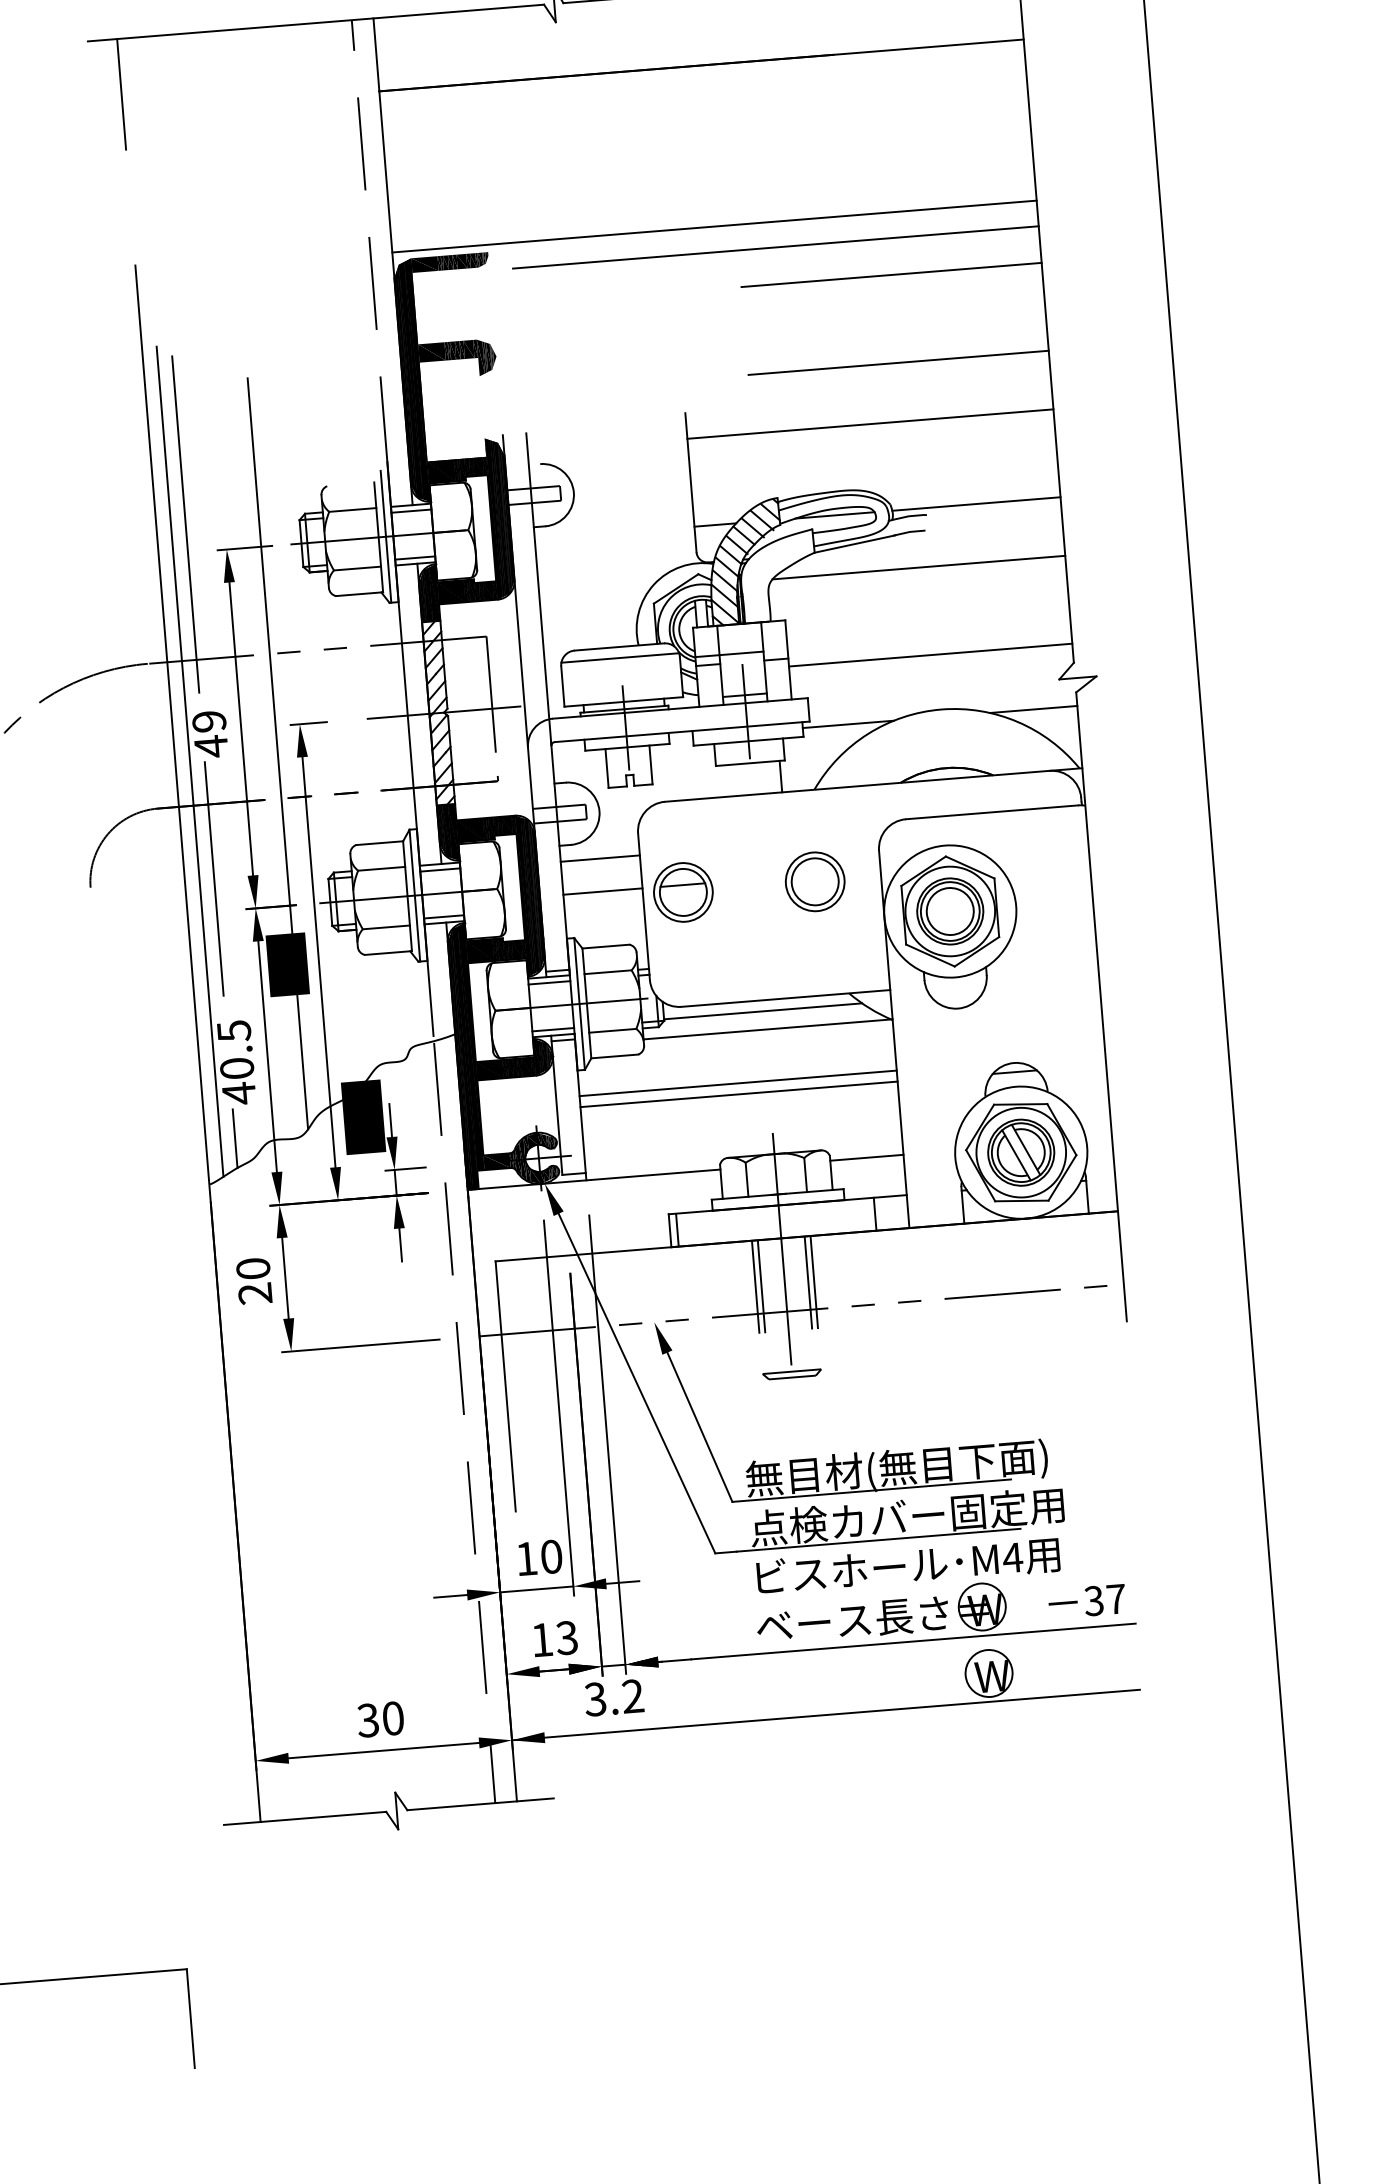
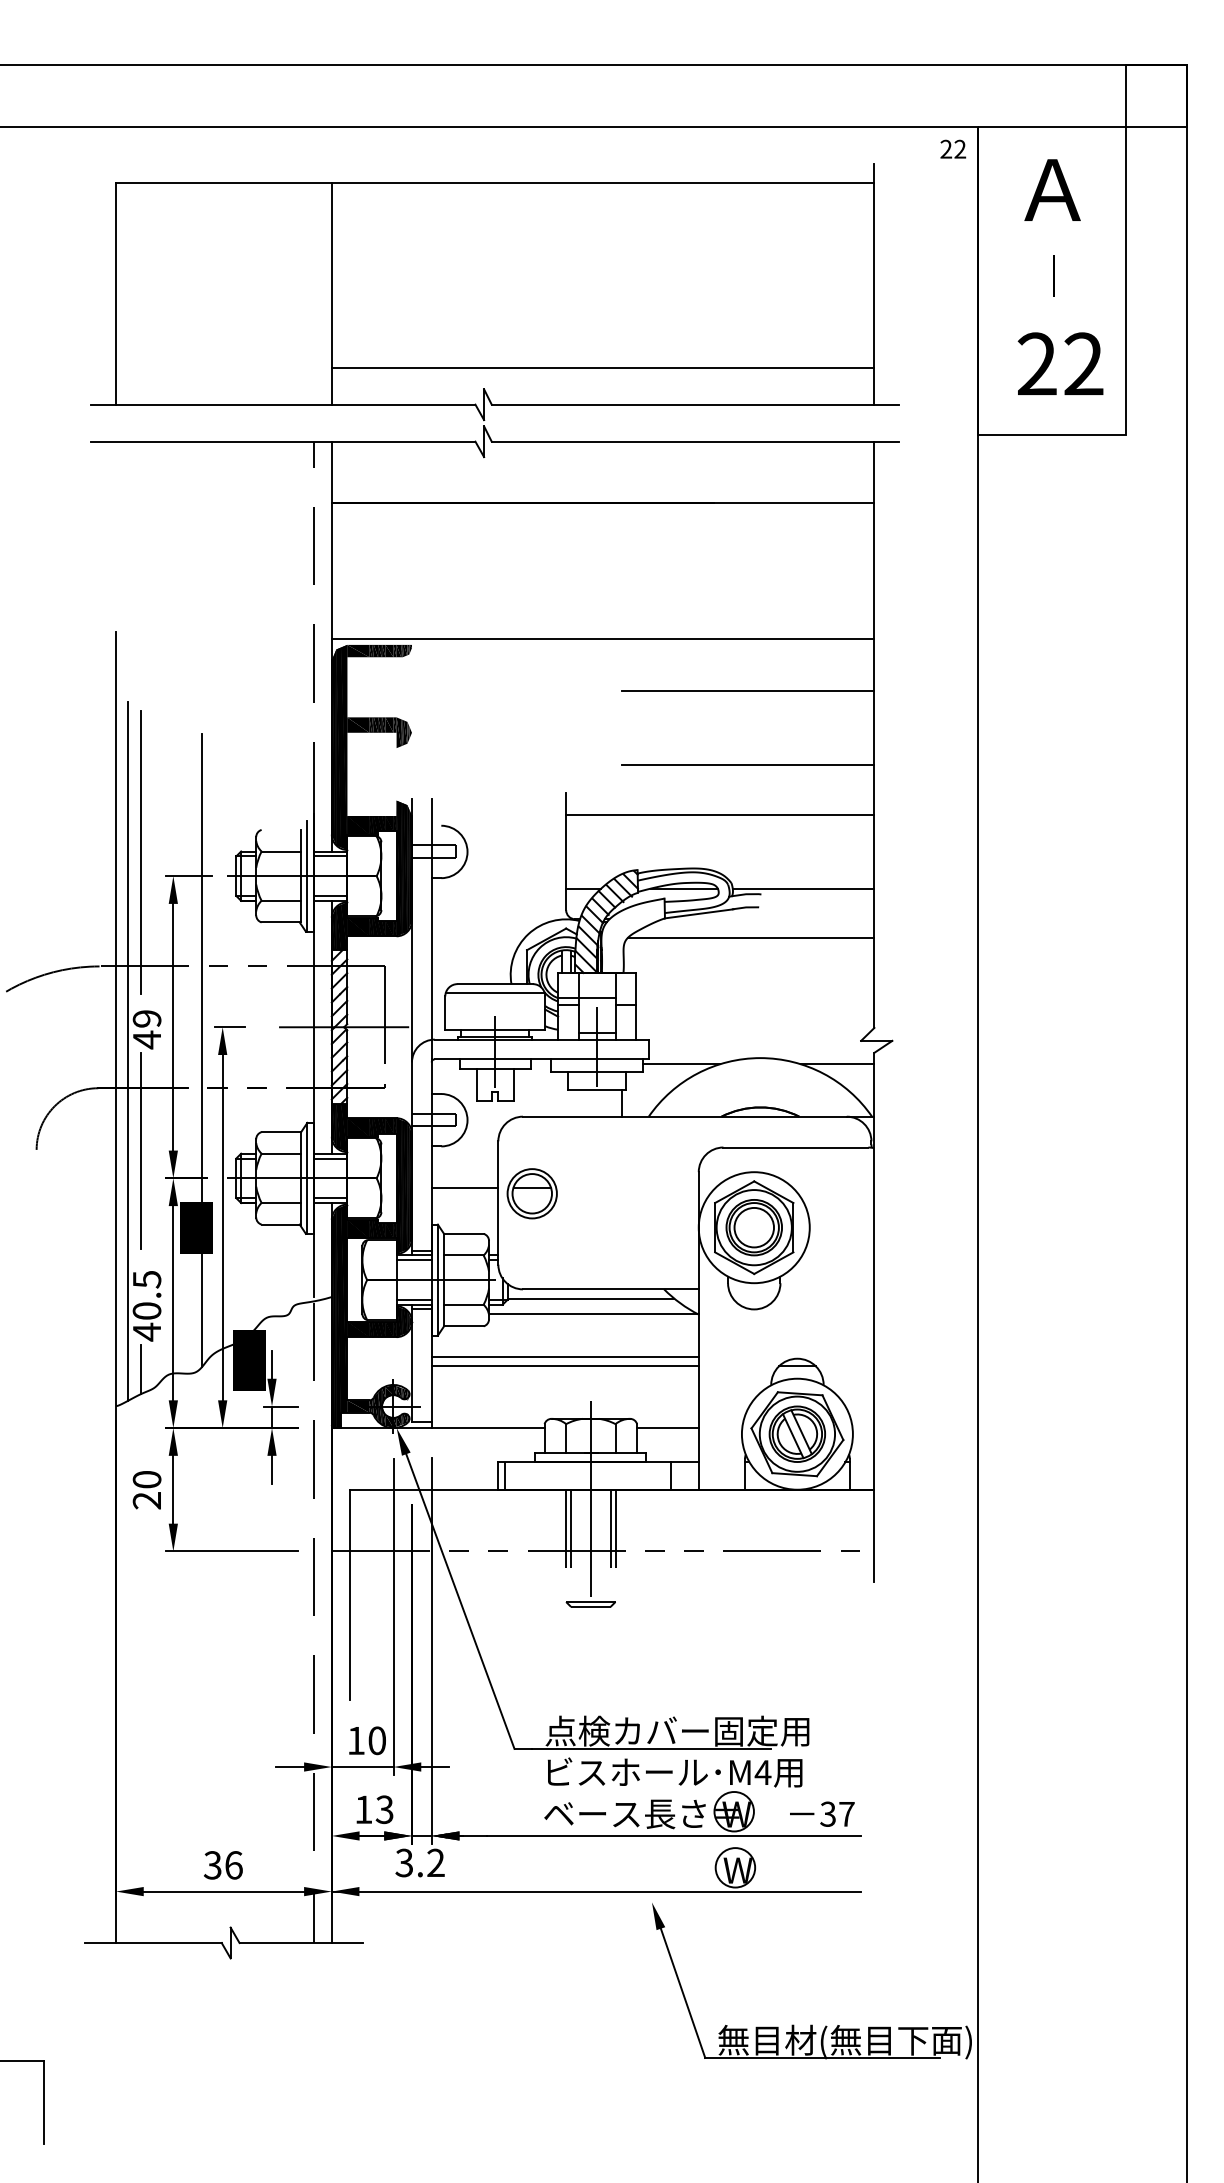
line: (120, 93) -> (115, 487), removed
line: (775, 247) -> (652, 660), removed
line: (929, 654) -> (754, 1011), removed
line: (599, 858) -> (464, 1159), removed
part: (814, 881) -> (642, 1193), removed
part: (855, 1452) -> (811, 2024), moved
text: (392, 1718) -> (233, 1865), 30 -> 36

